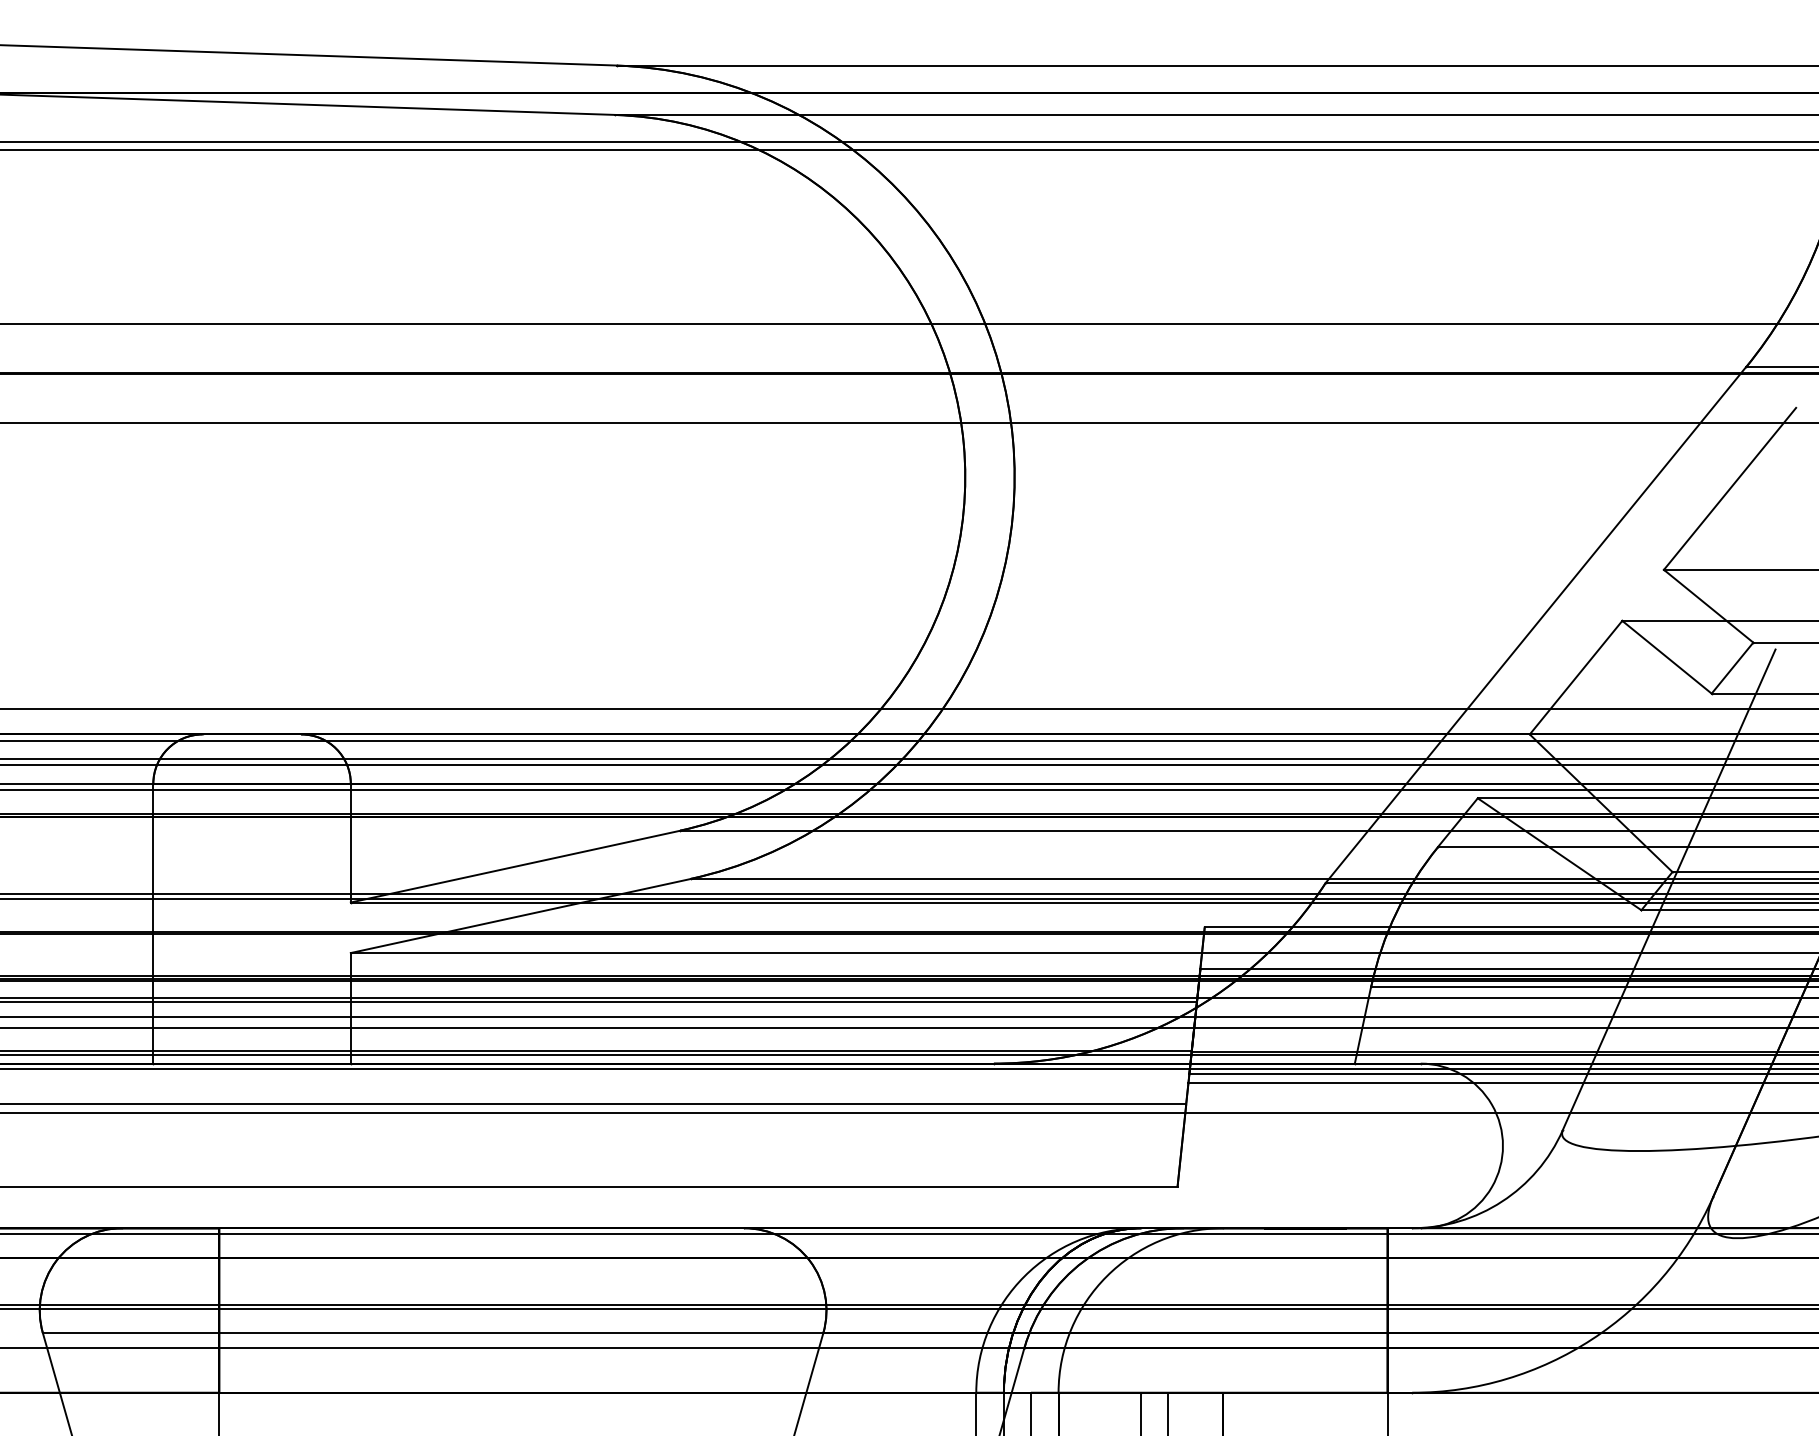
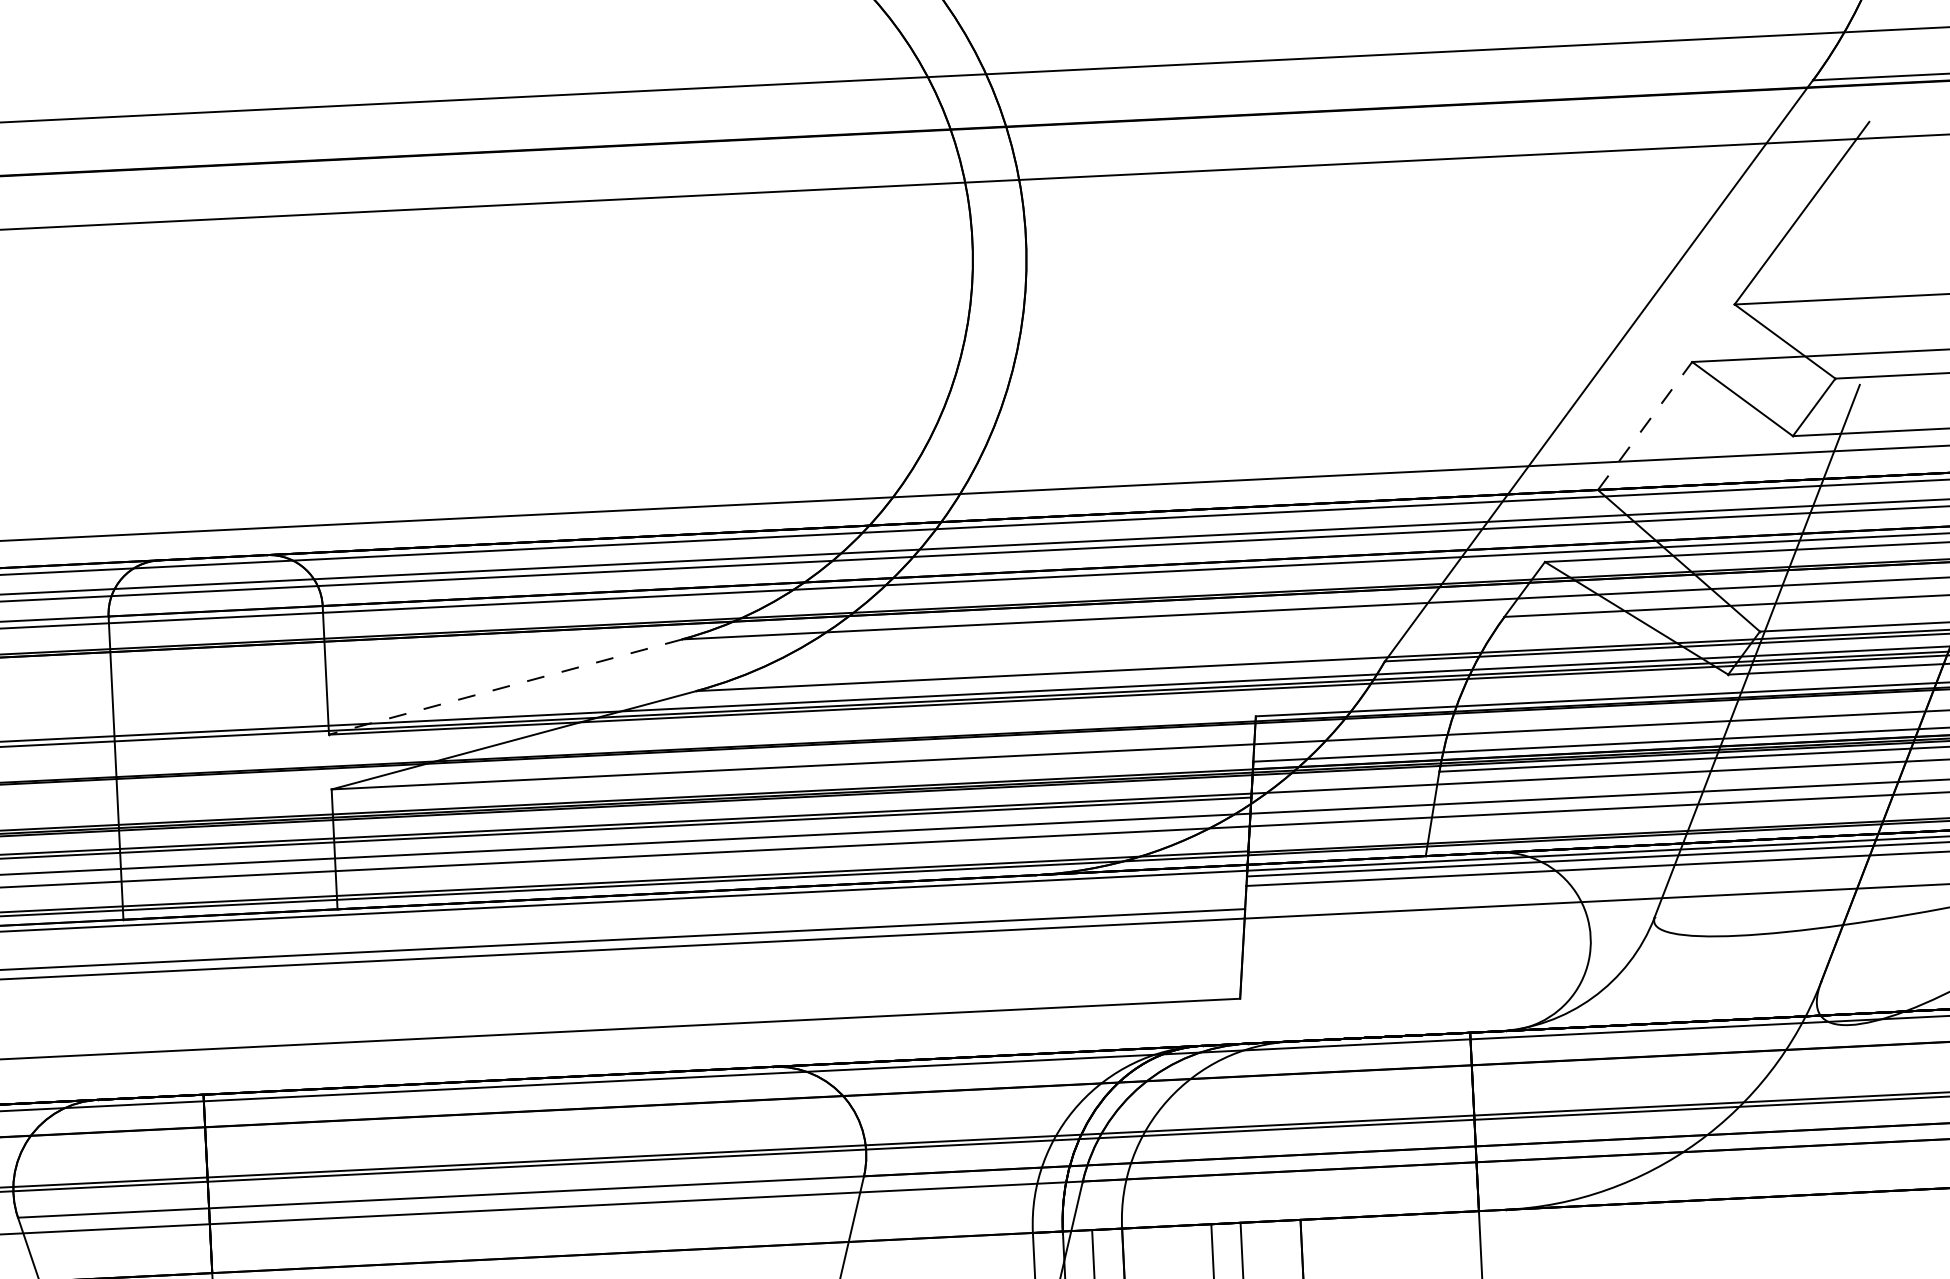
line: (1576, 677) -> (1645, 425), solid -> dashed
line: (515, 866) -> (505, 686), solid -> dashed

